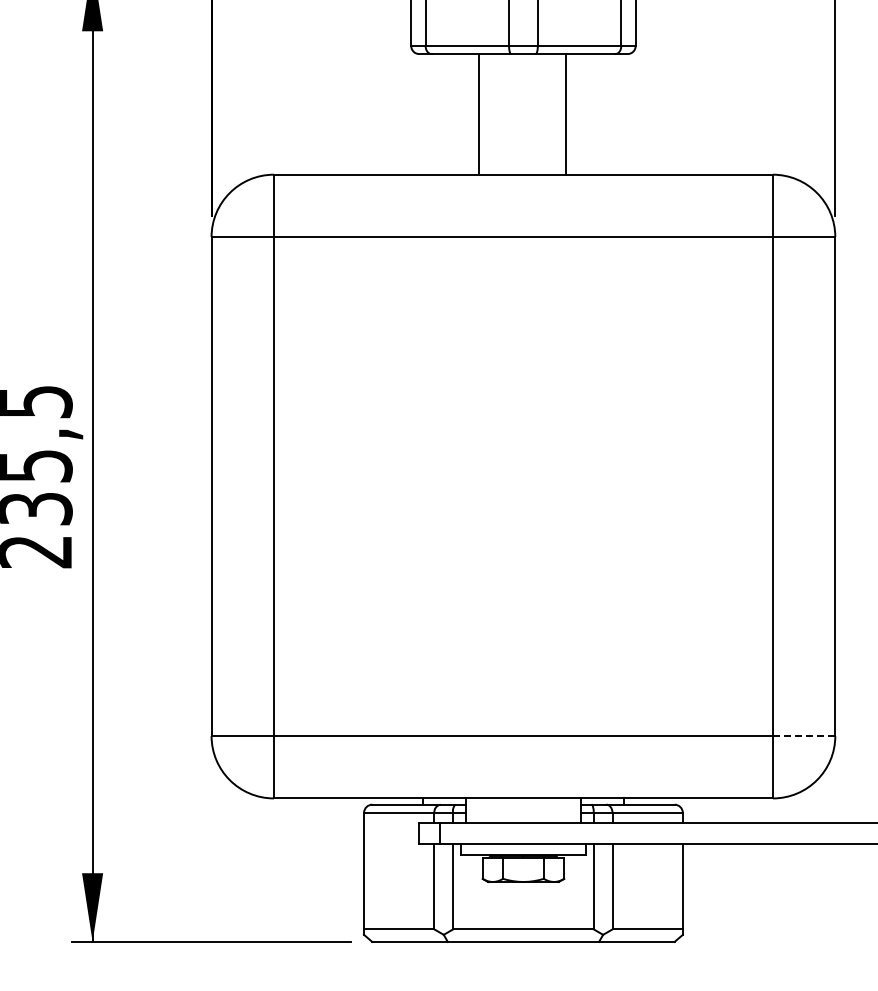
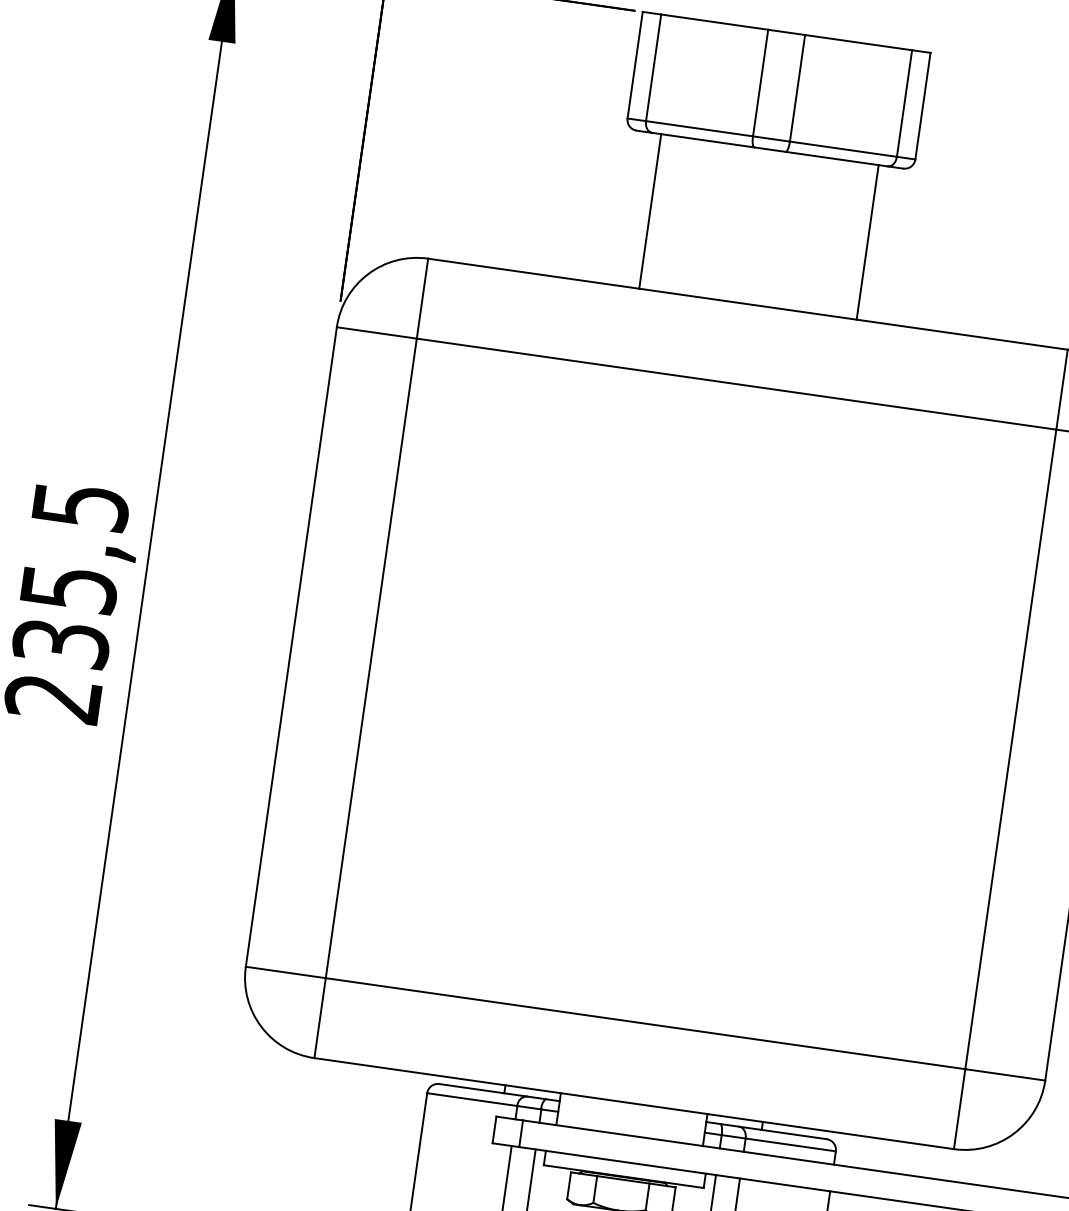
line: (478, 114) -> (650, 211), moved
line: (566, 114) -> (867, 242), moved
line: (804, 736) -> (1005, 1075), dashed -> solid

